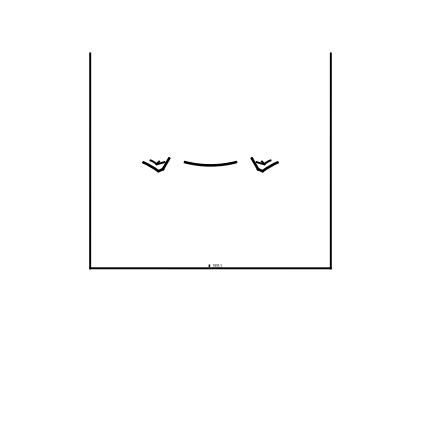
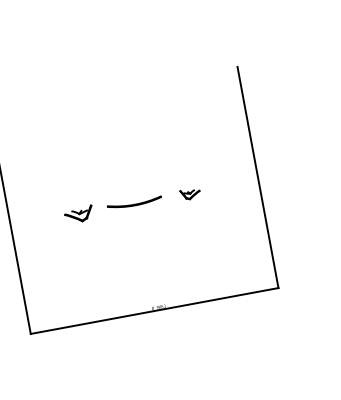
part: (264, 164) -> (190, 193), size x0.7

